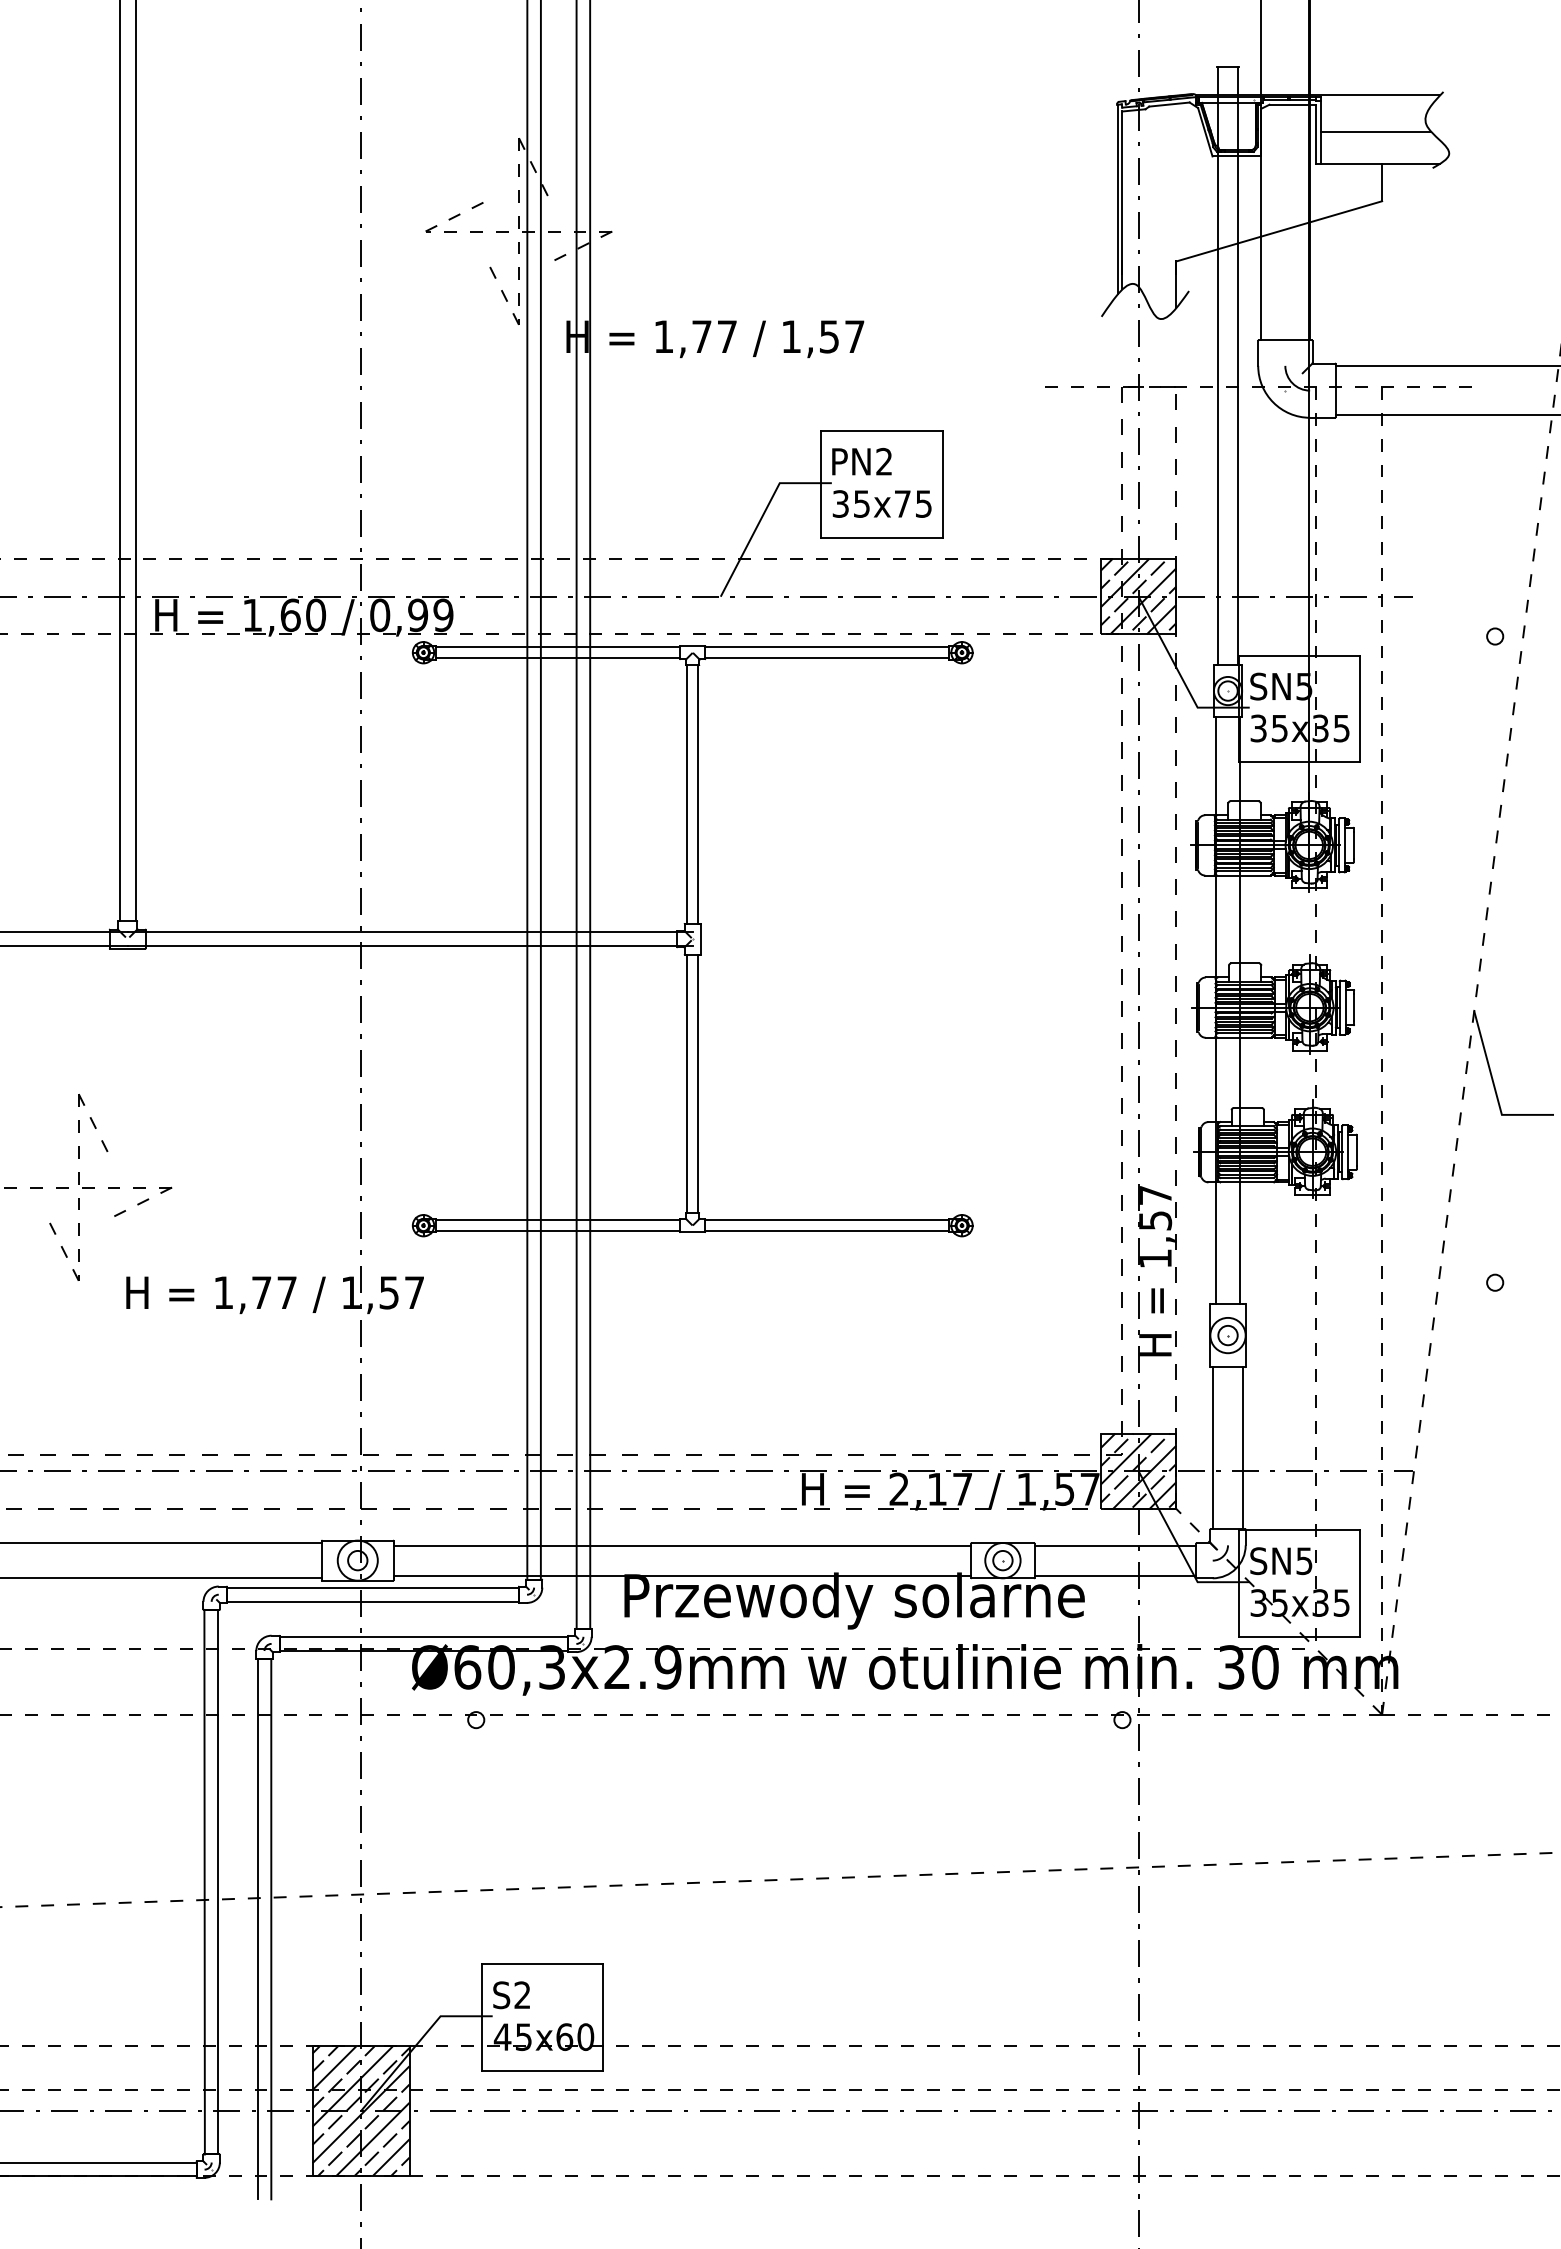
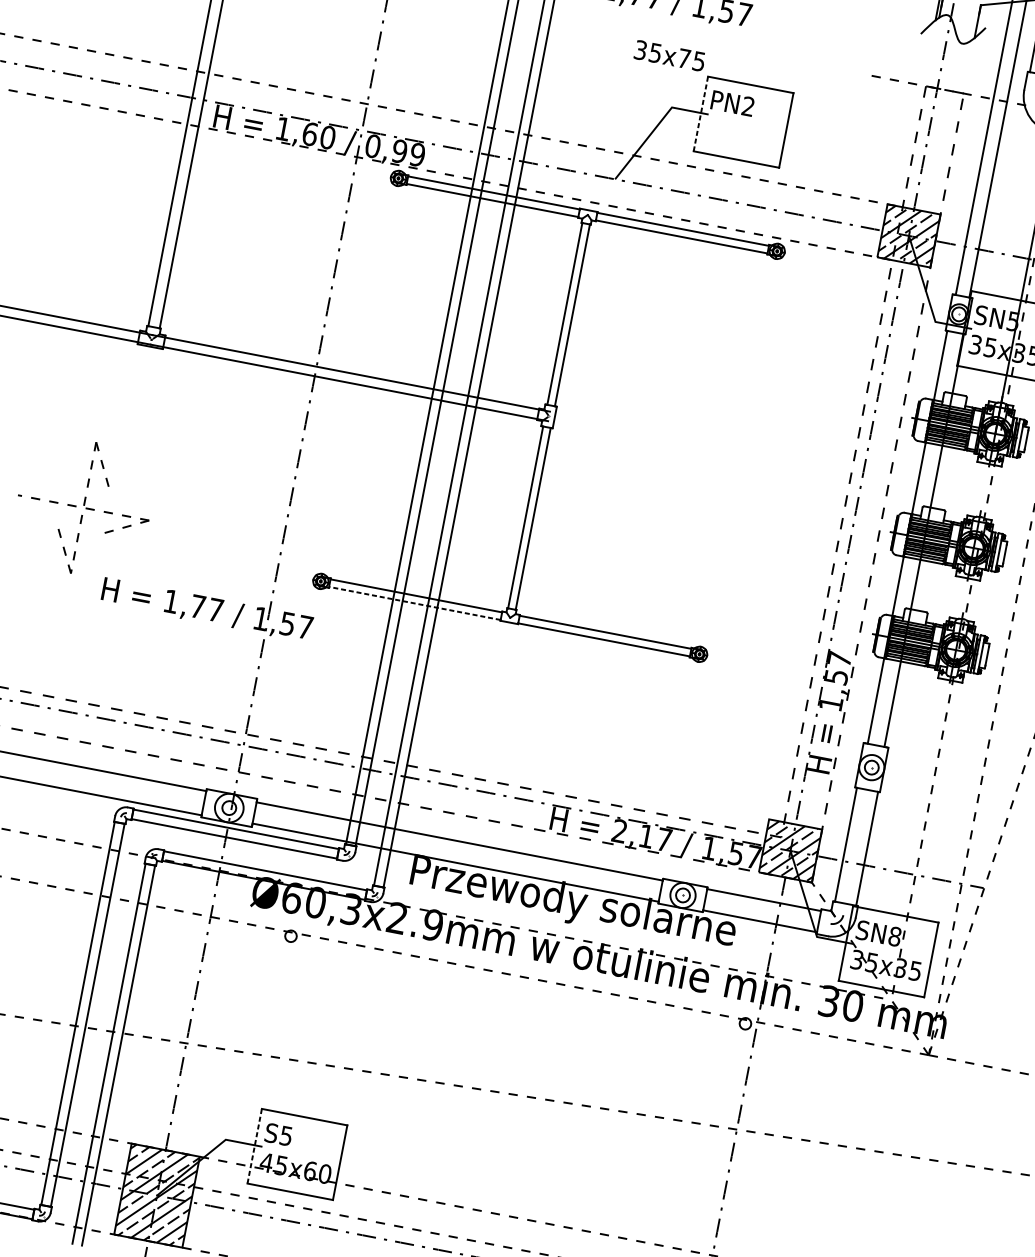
line: (821, 483) -> (701, 113), solid -> dashed
text: (881, 503) -> (669, 55), moved
line: (558, 1231) -> (415, 603), solid -> dashed
text: (1304, 1561) -> (894, 936), SN5 -> SN8
text: (522, 1995) -> (286, 1136), S2 -> S5
line: (481, 2017) -> (254, 1146), solid -> dashed

